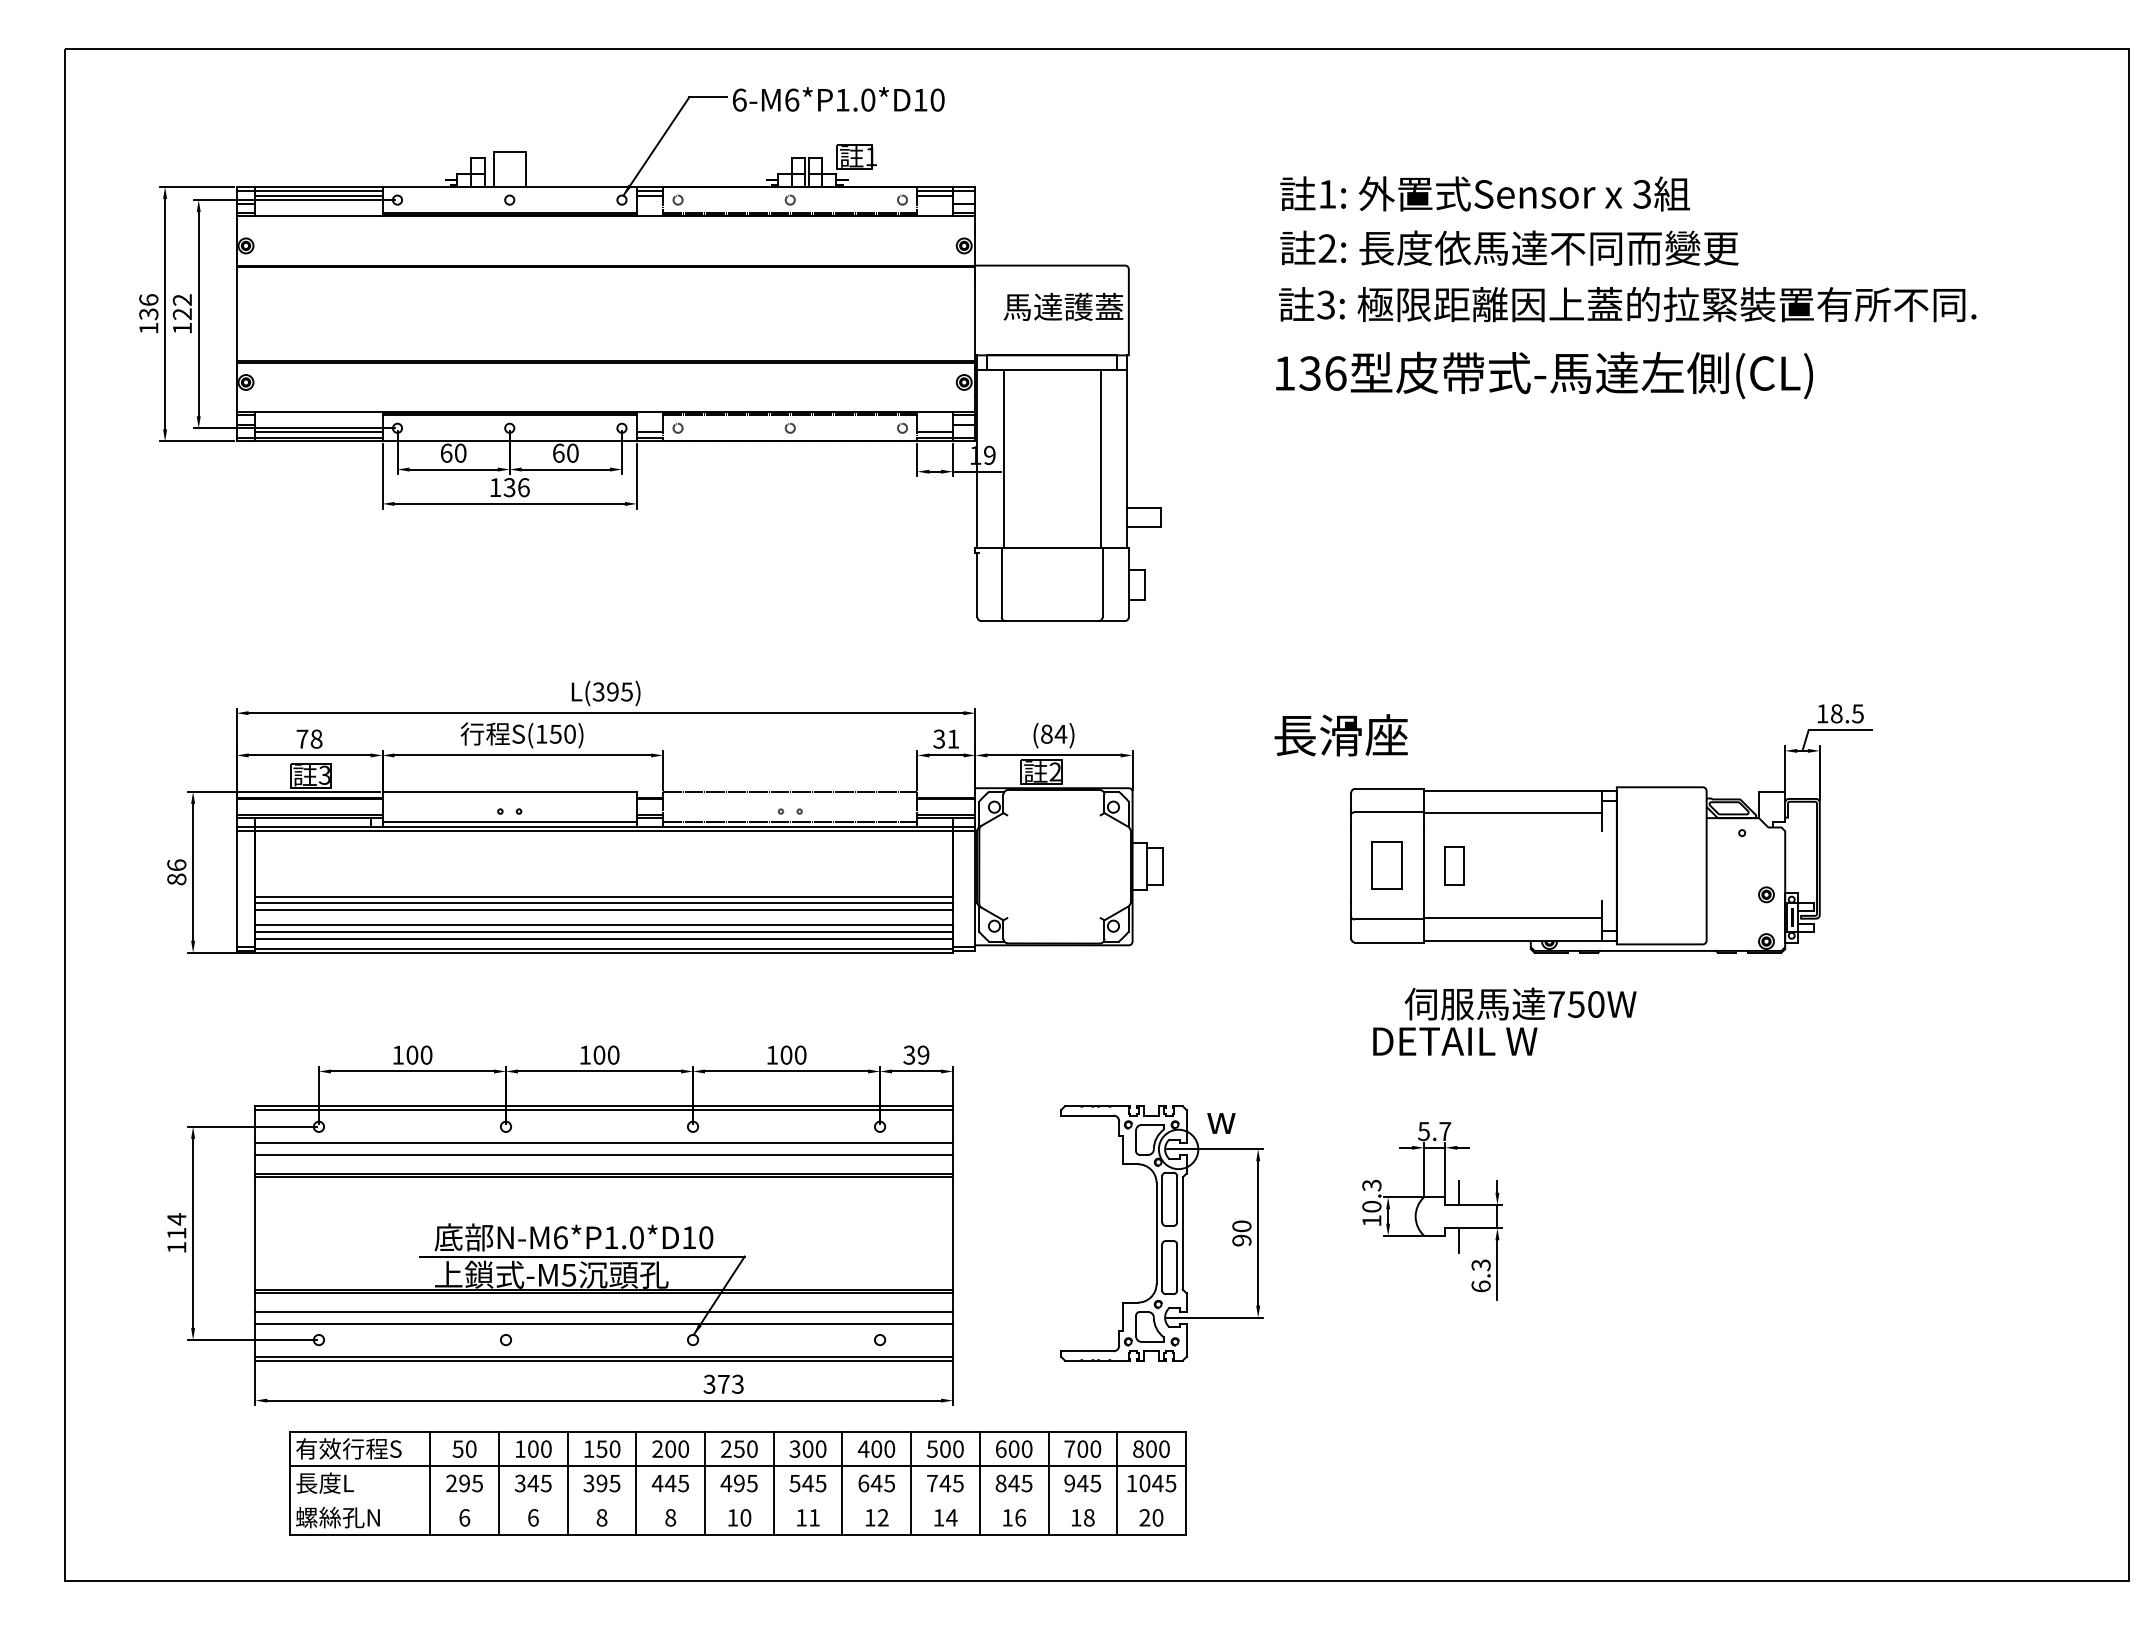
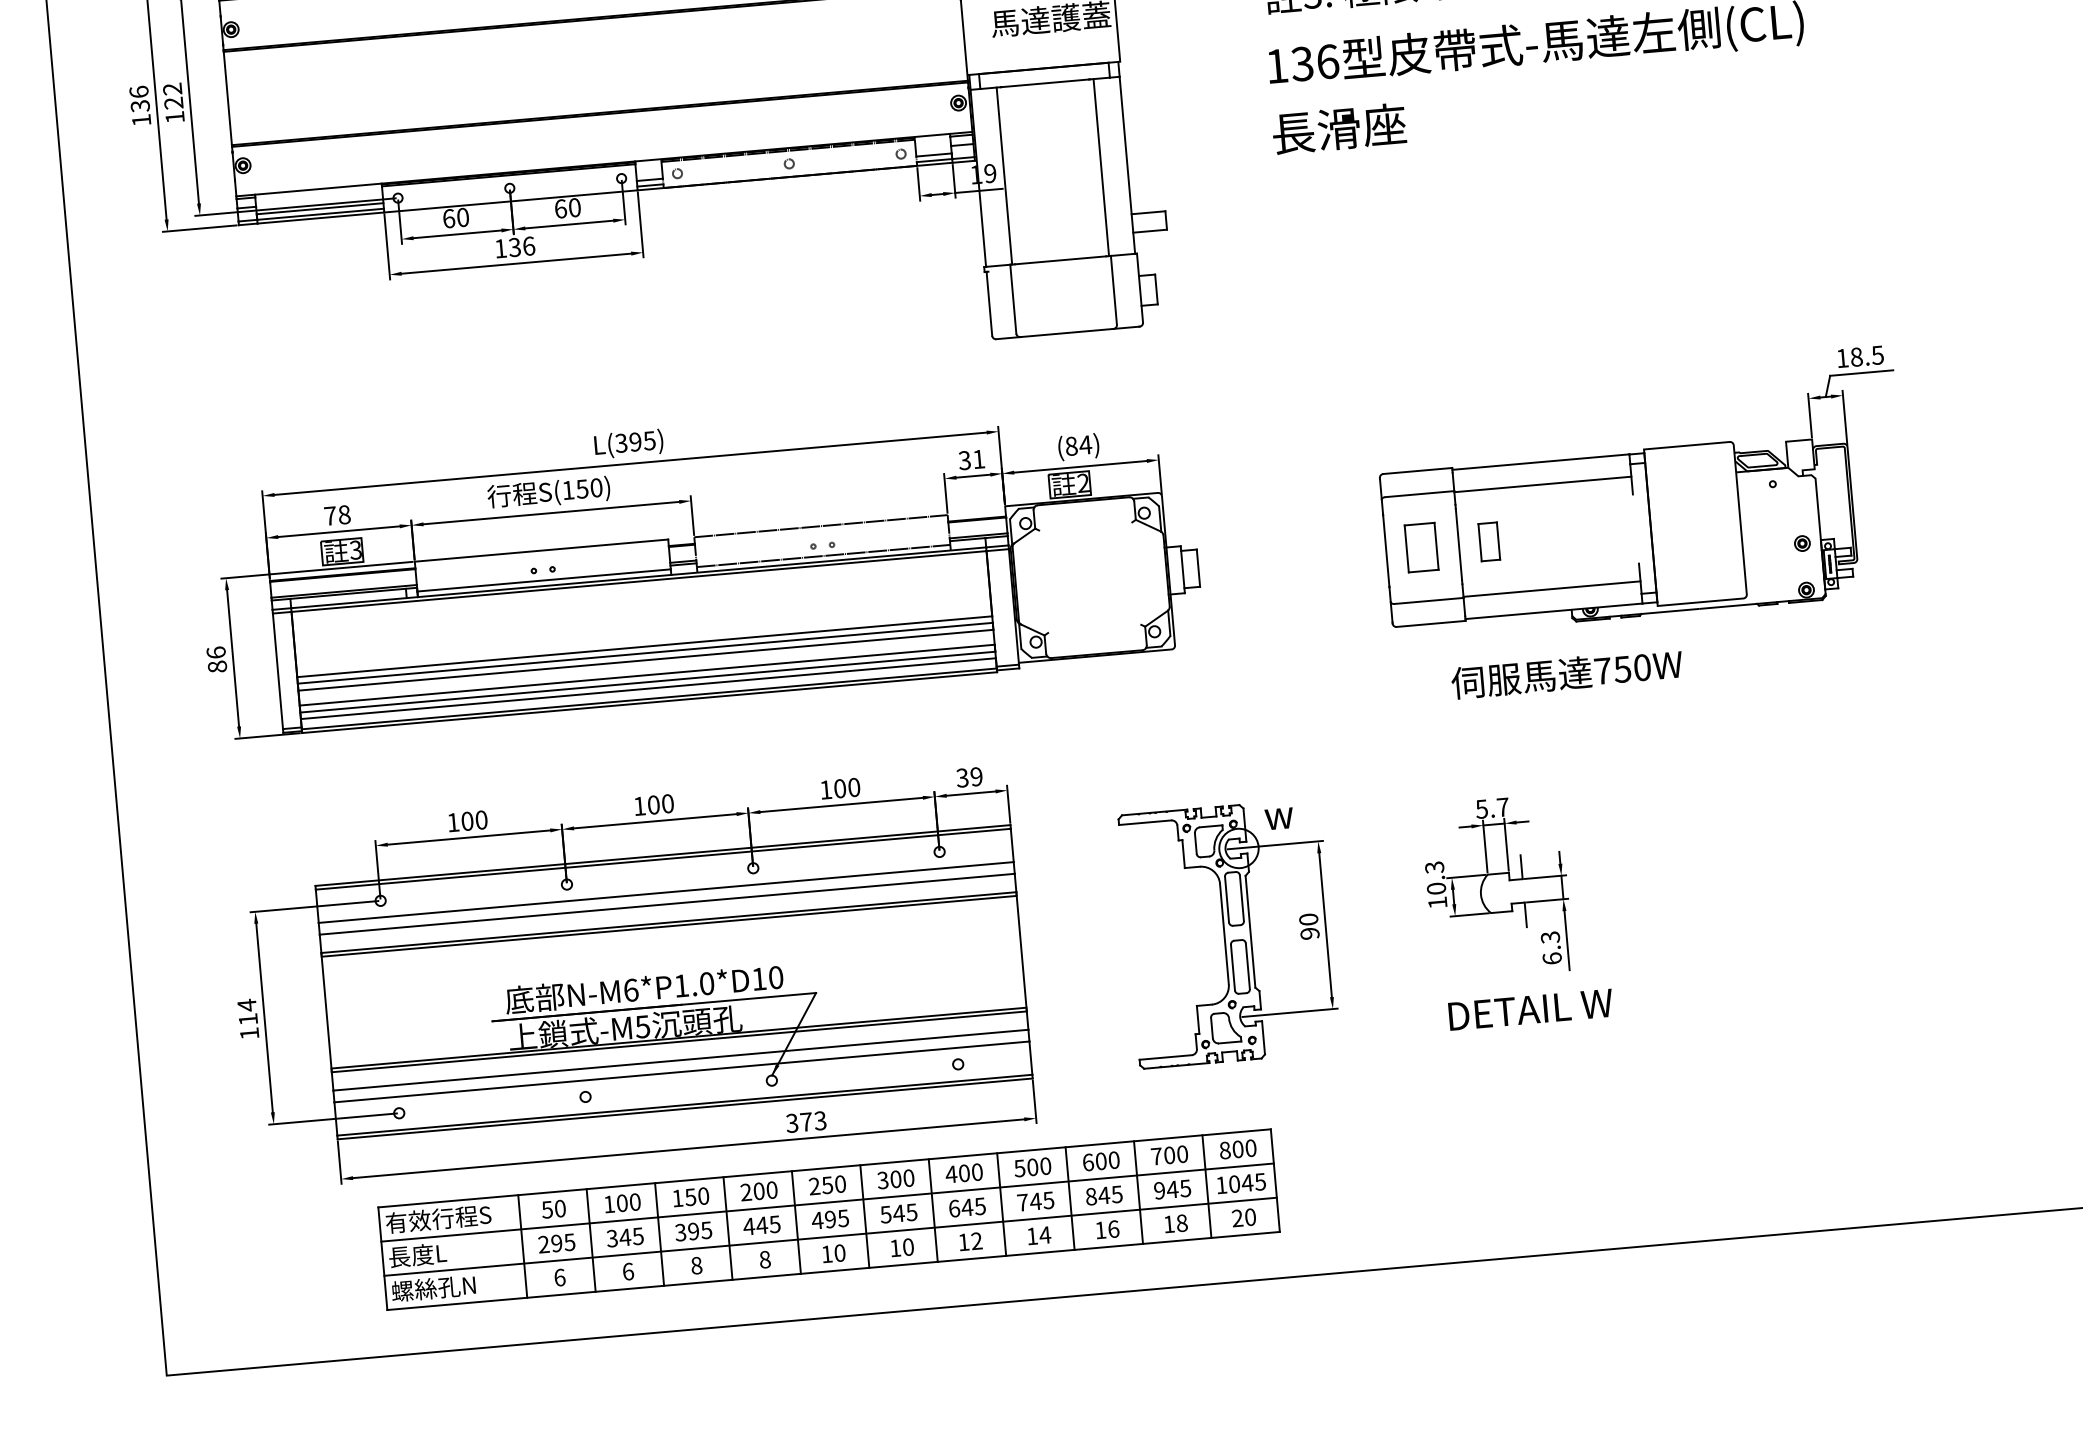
text: (1340, 735) -> (1338, 129), moved
text: (1455, 1041) -> (1531, 1009), moved
line: (737, 1500) -> (830, 1236), added
text: (814, 1517) -> (908, 1246), 11 -> 10

